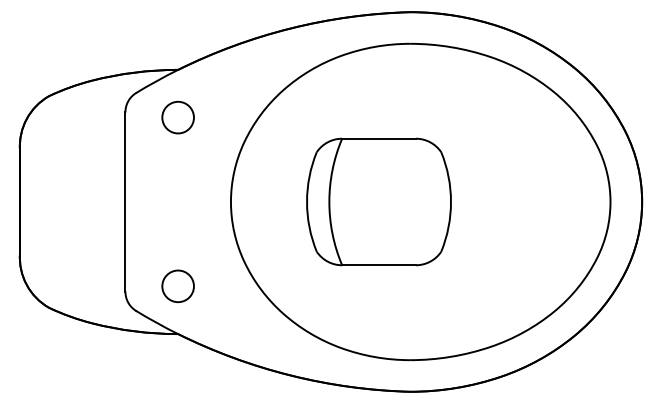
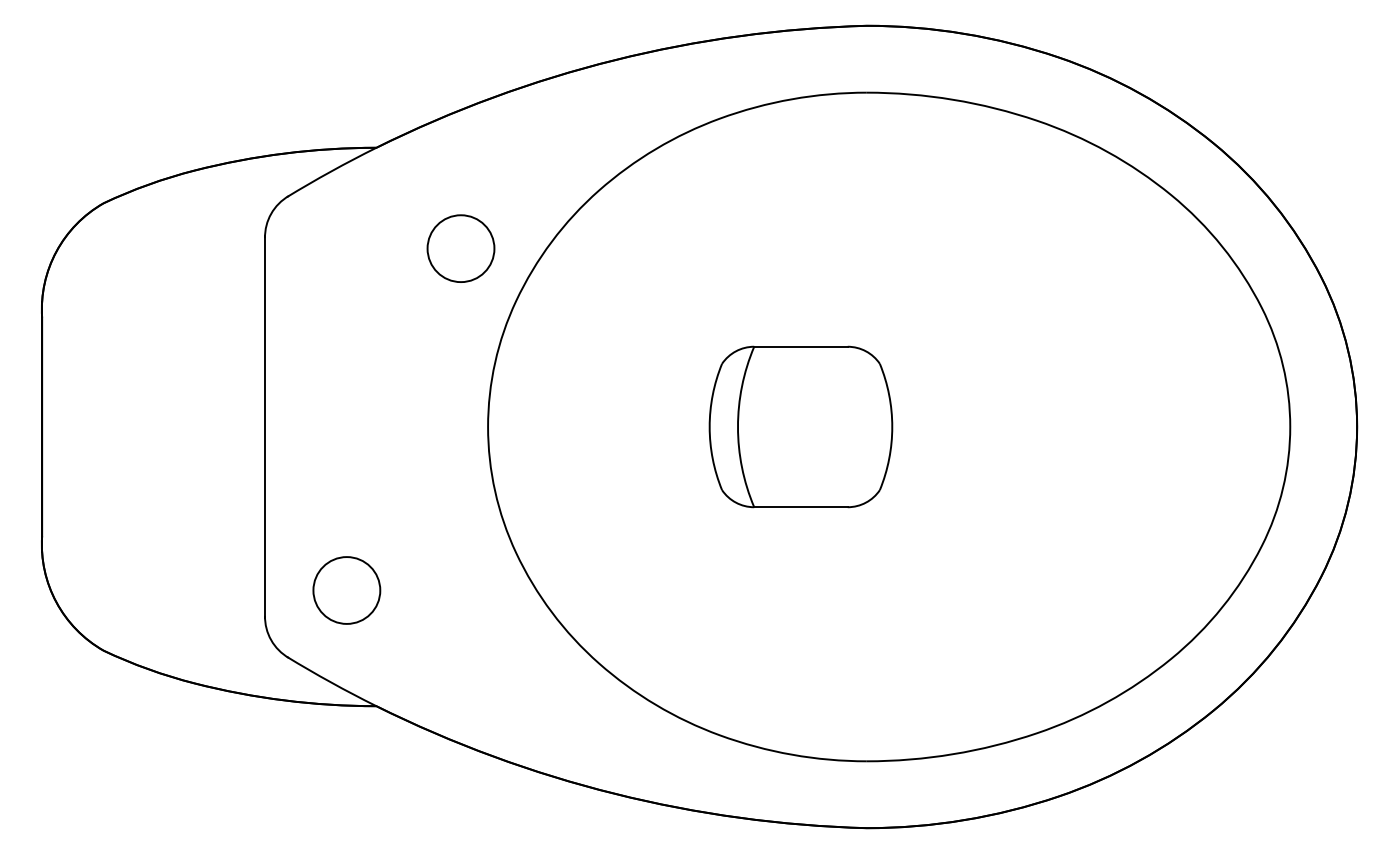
circle: (177, 117) -> (459, 248), moved
part: (378, 201) -> (799, 425), size x0.6
circle: (177, 286) -> (345, 590), moved

